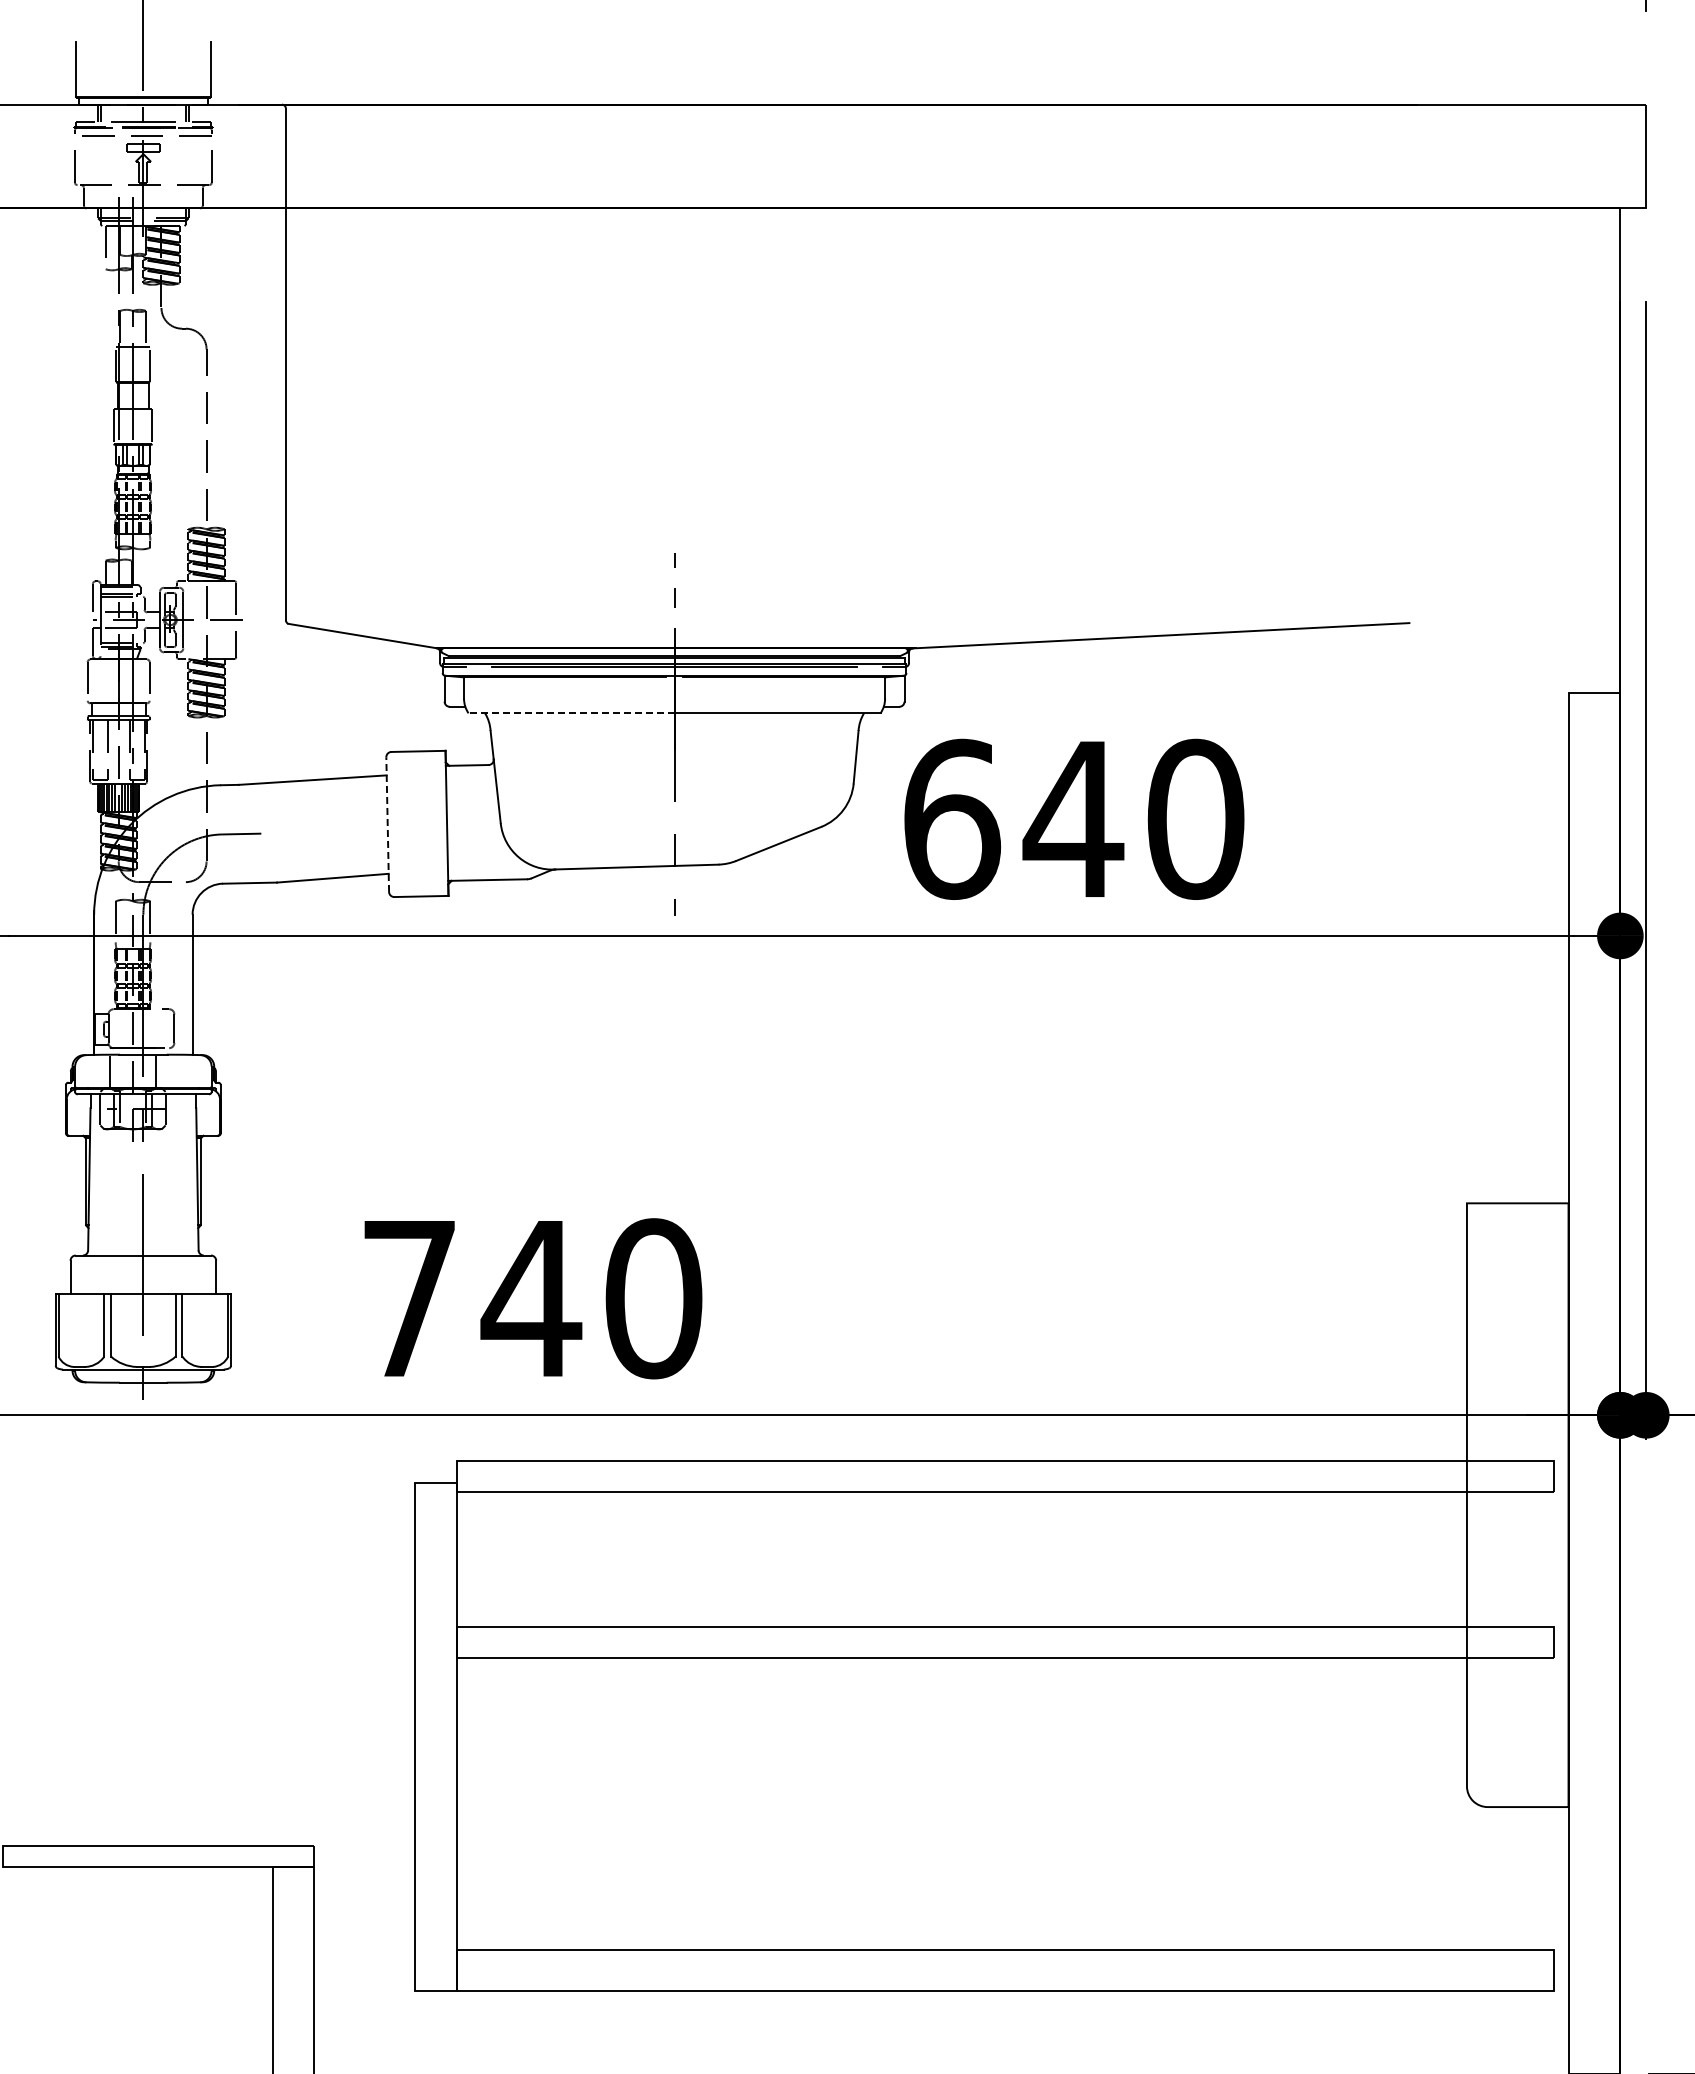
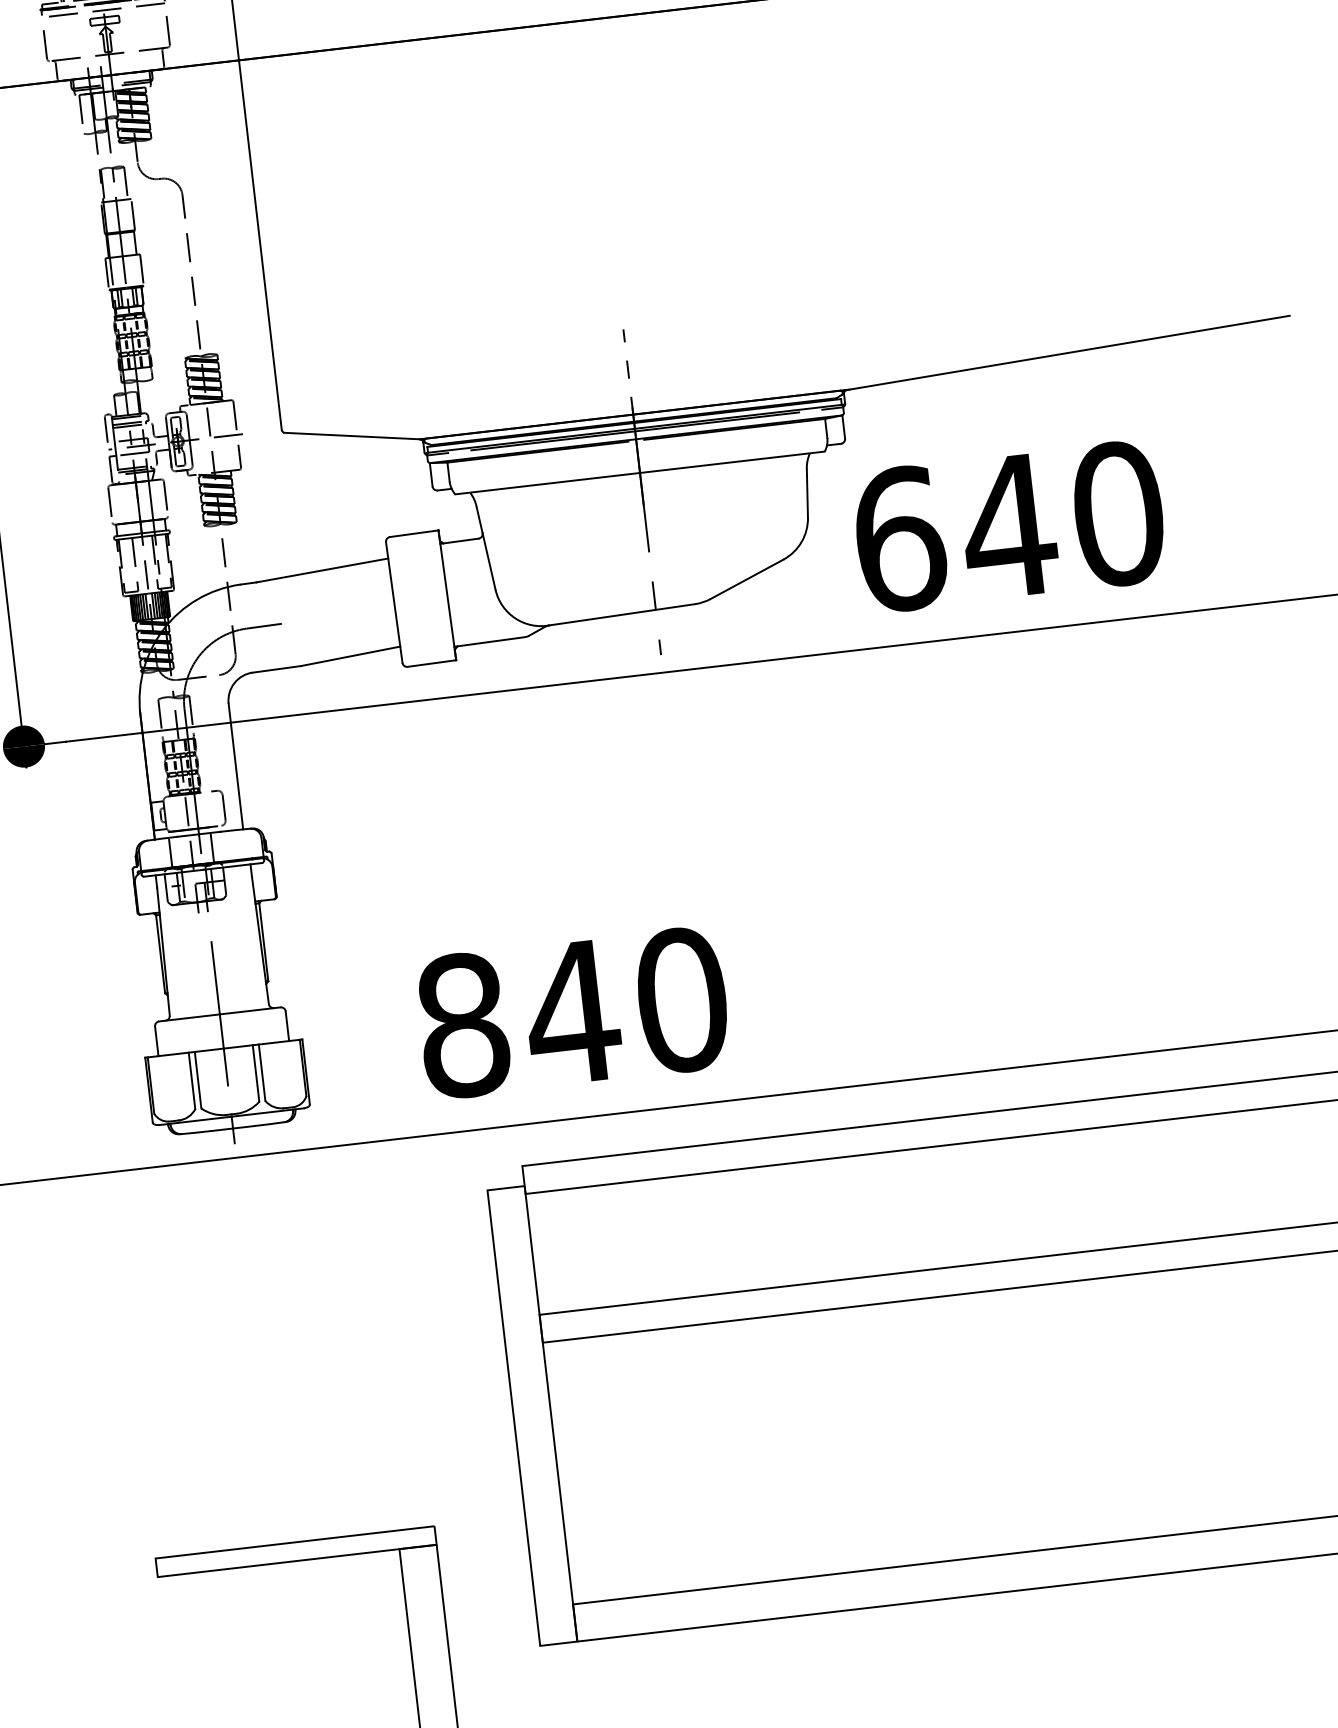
line: (571, 713) -> (547, 483), dashed -> solid
line: (387, 824) -> (394, 602), dashed -> solid
text: (409, 1298) -> (463, 1025), 740 -> 840

